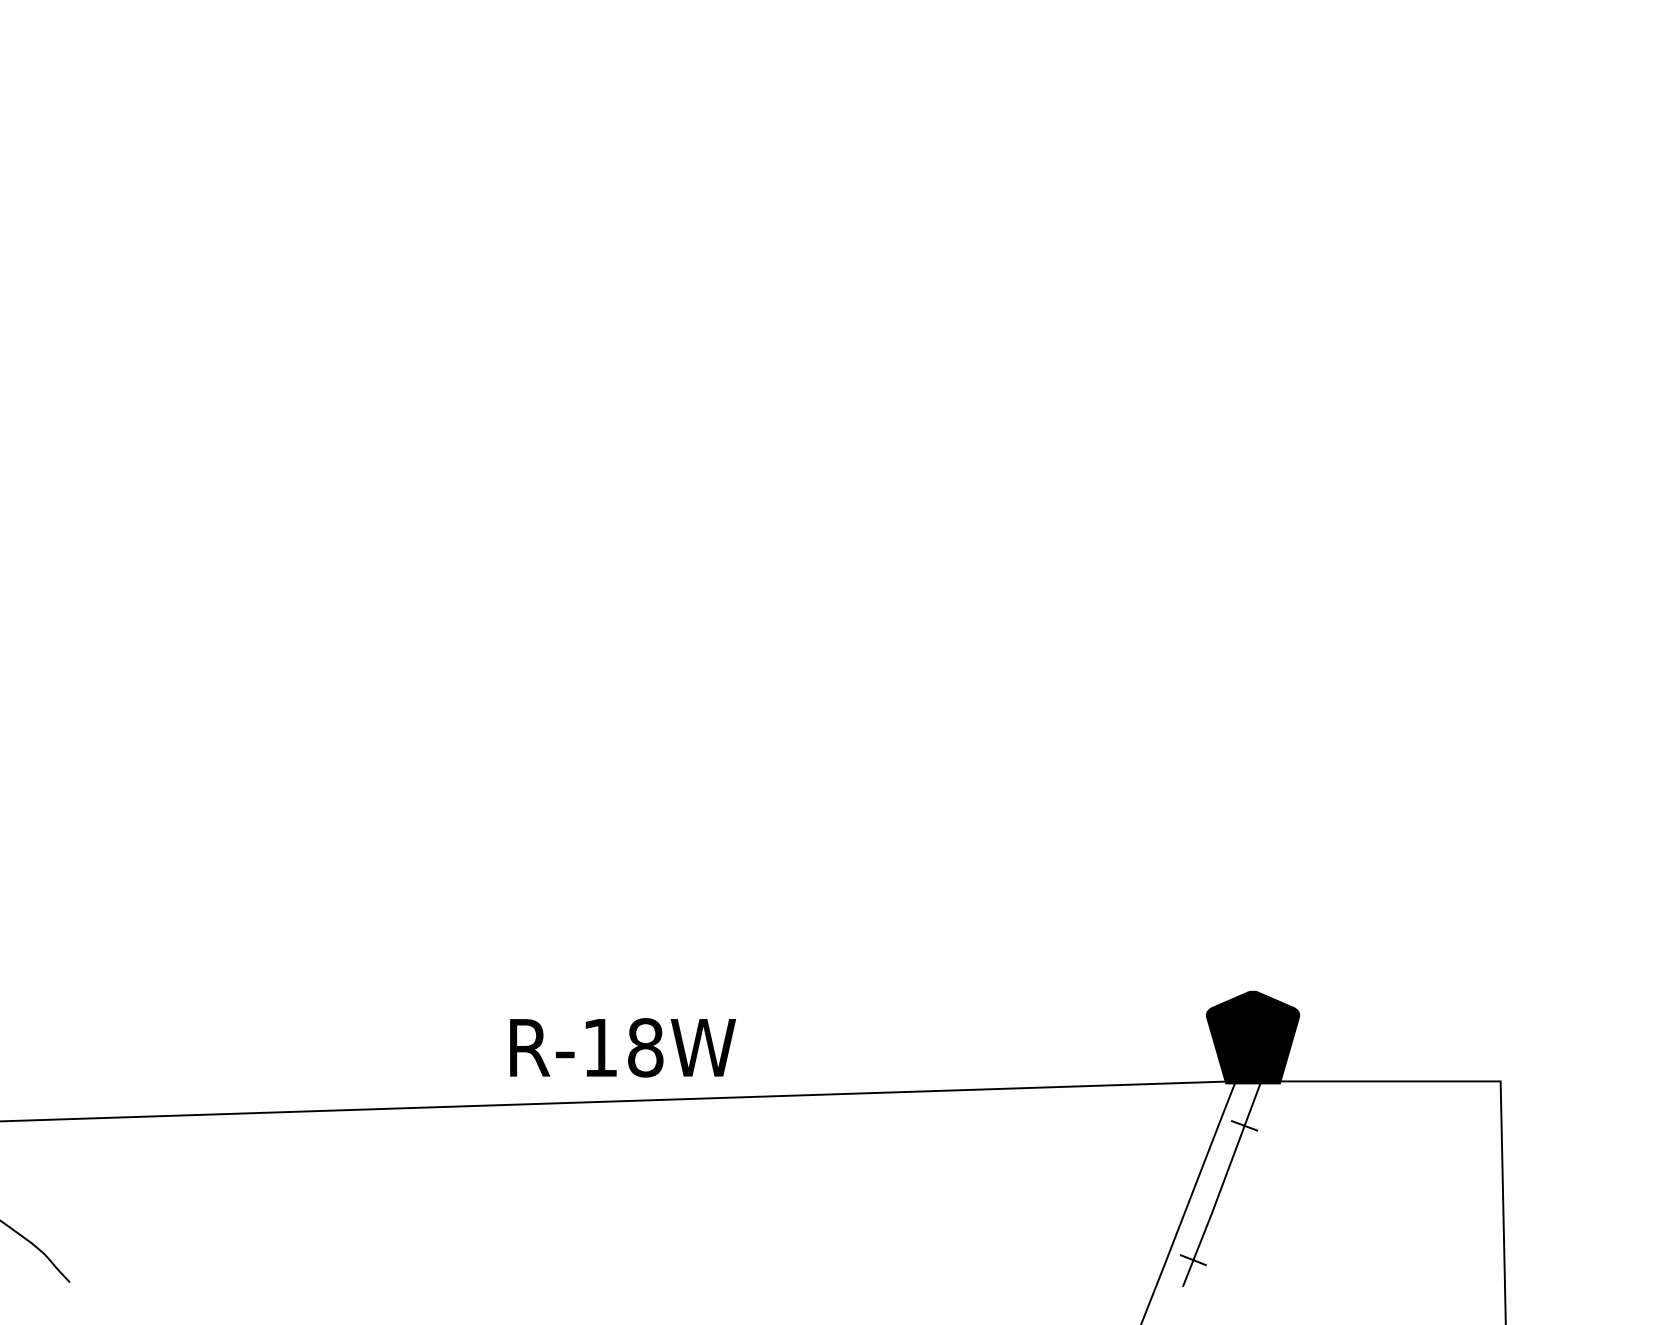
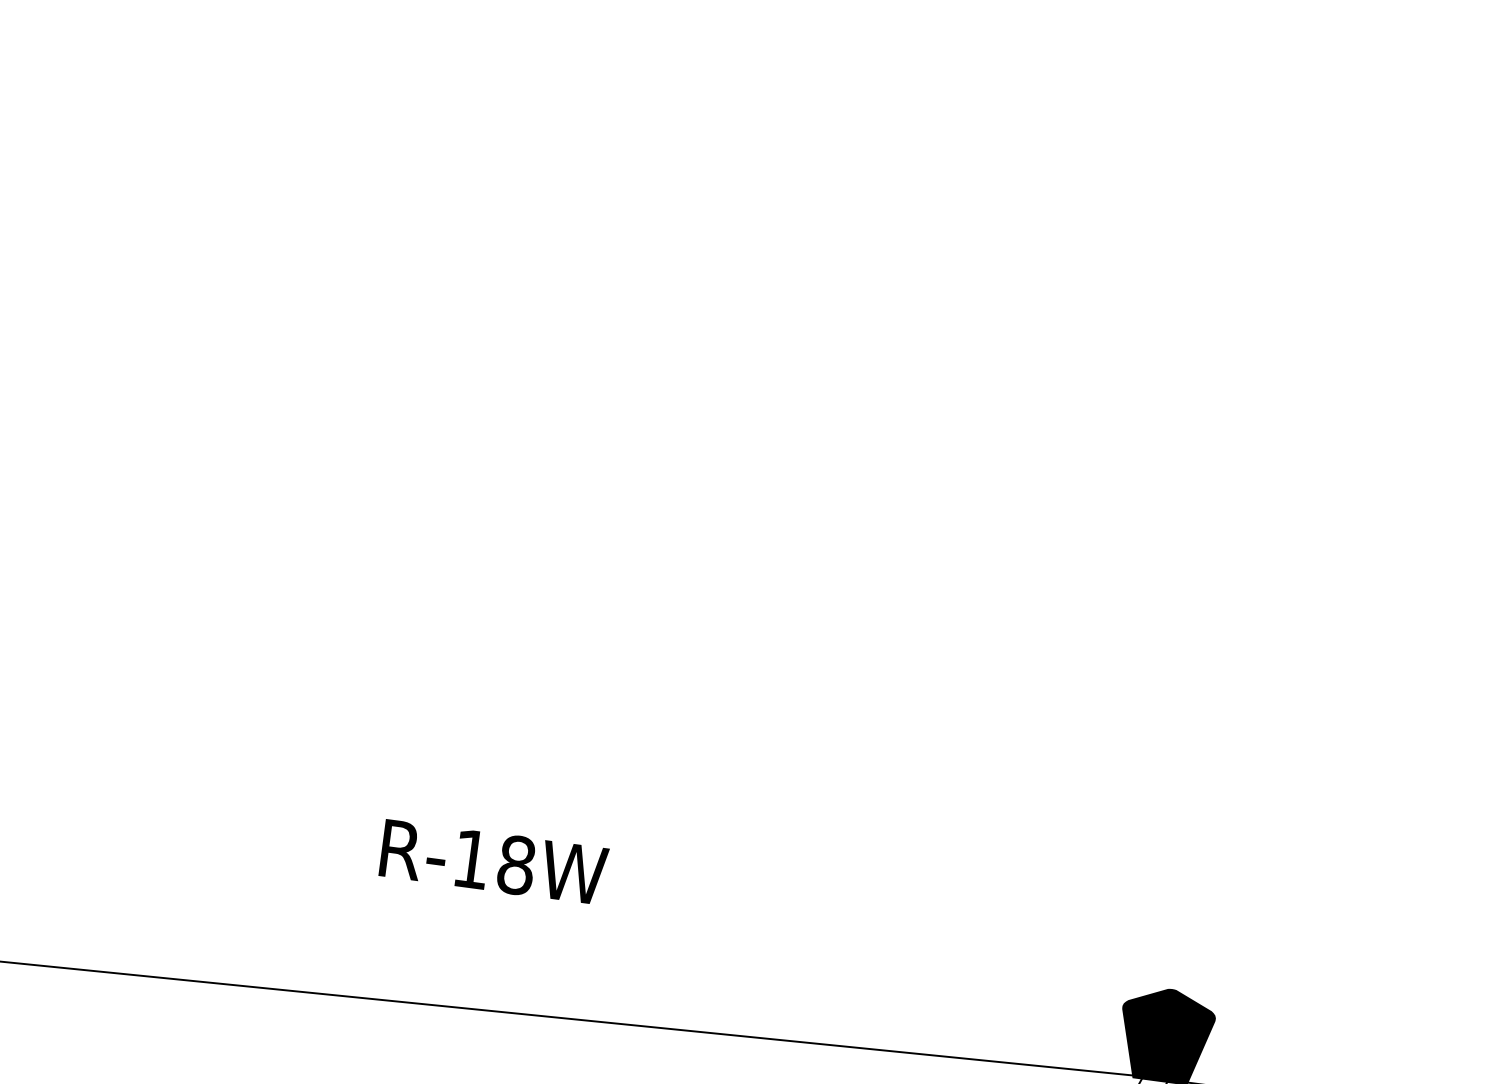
text: (622, 1047) -> (493, 861), moved

